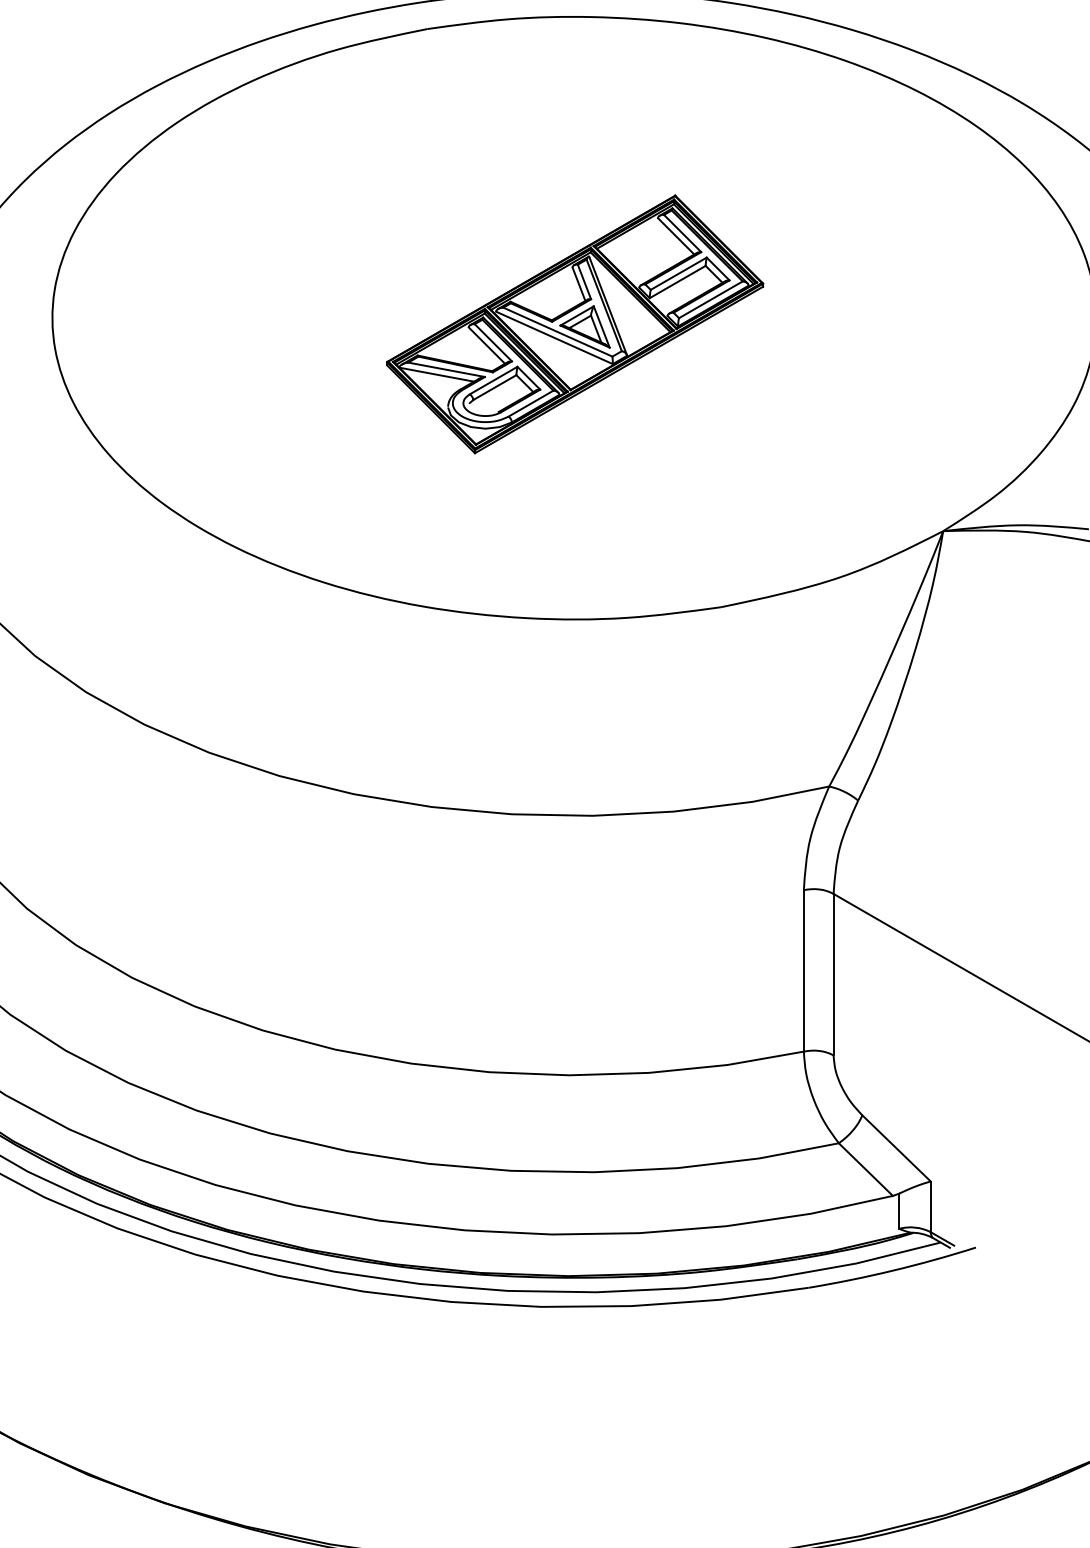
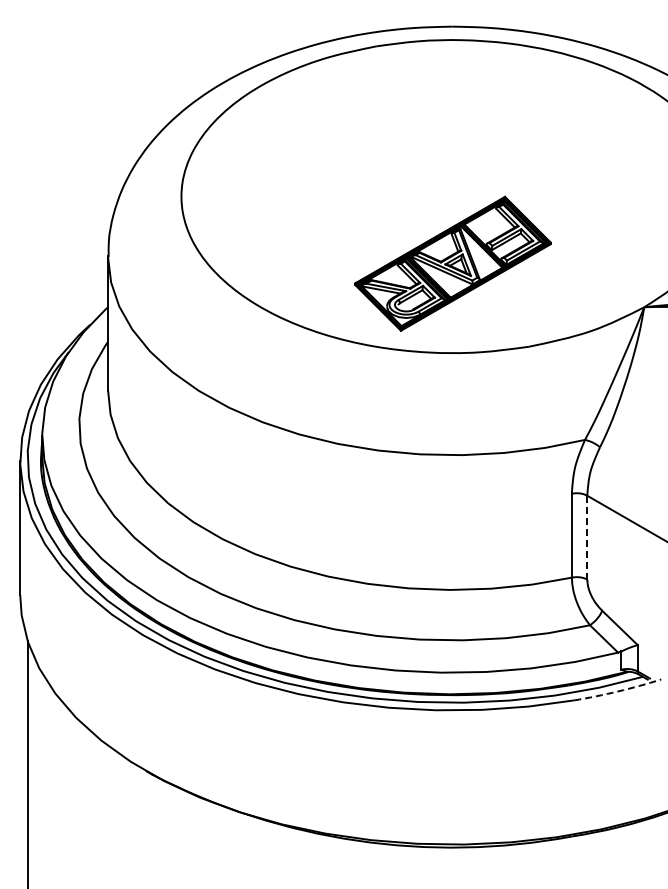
part: (574, 323) -> (452, 263), moved
line: (833, 974) -> (587, 537), solid -> dashed
arc: (893, 1270) -> (618, 691), solid -> dashed

